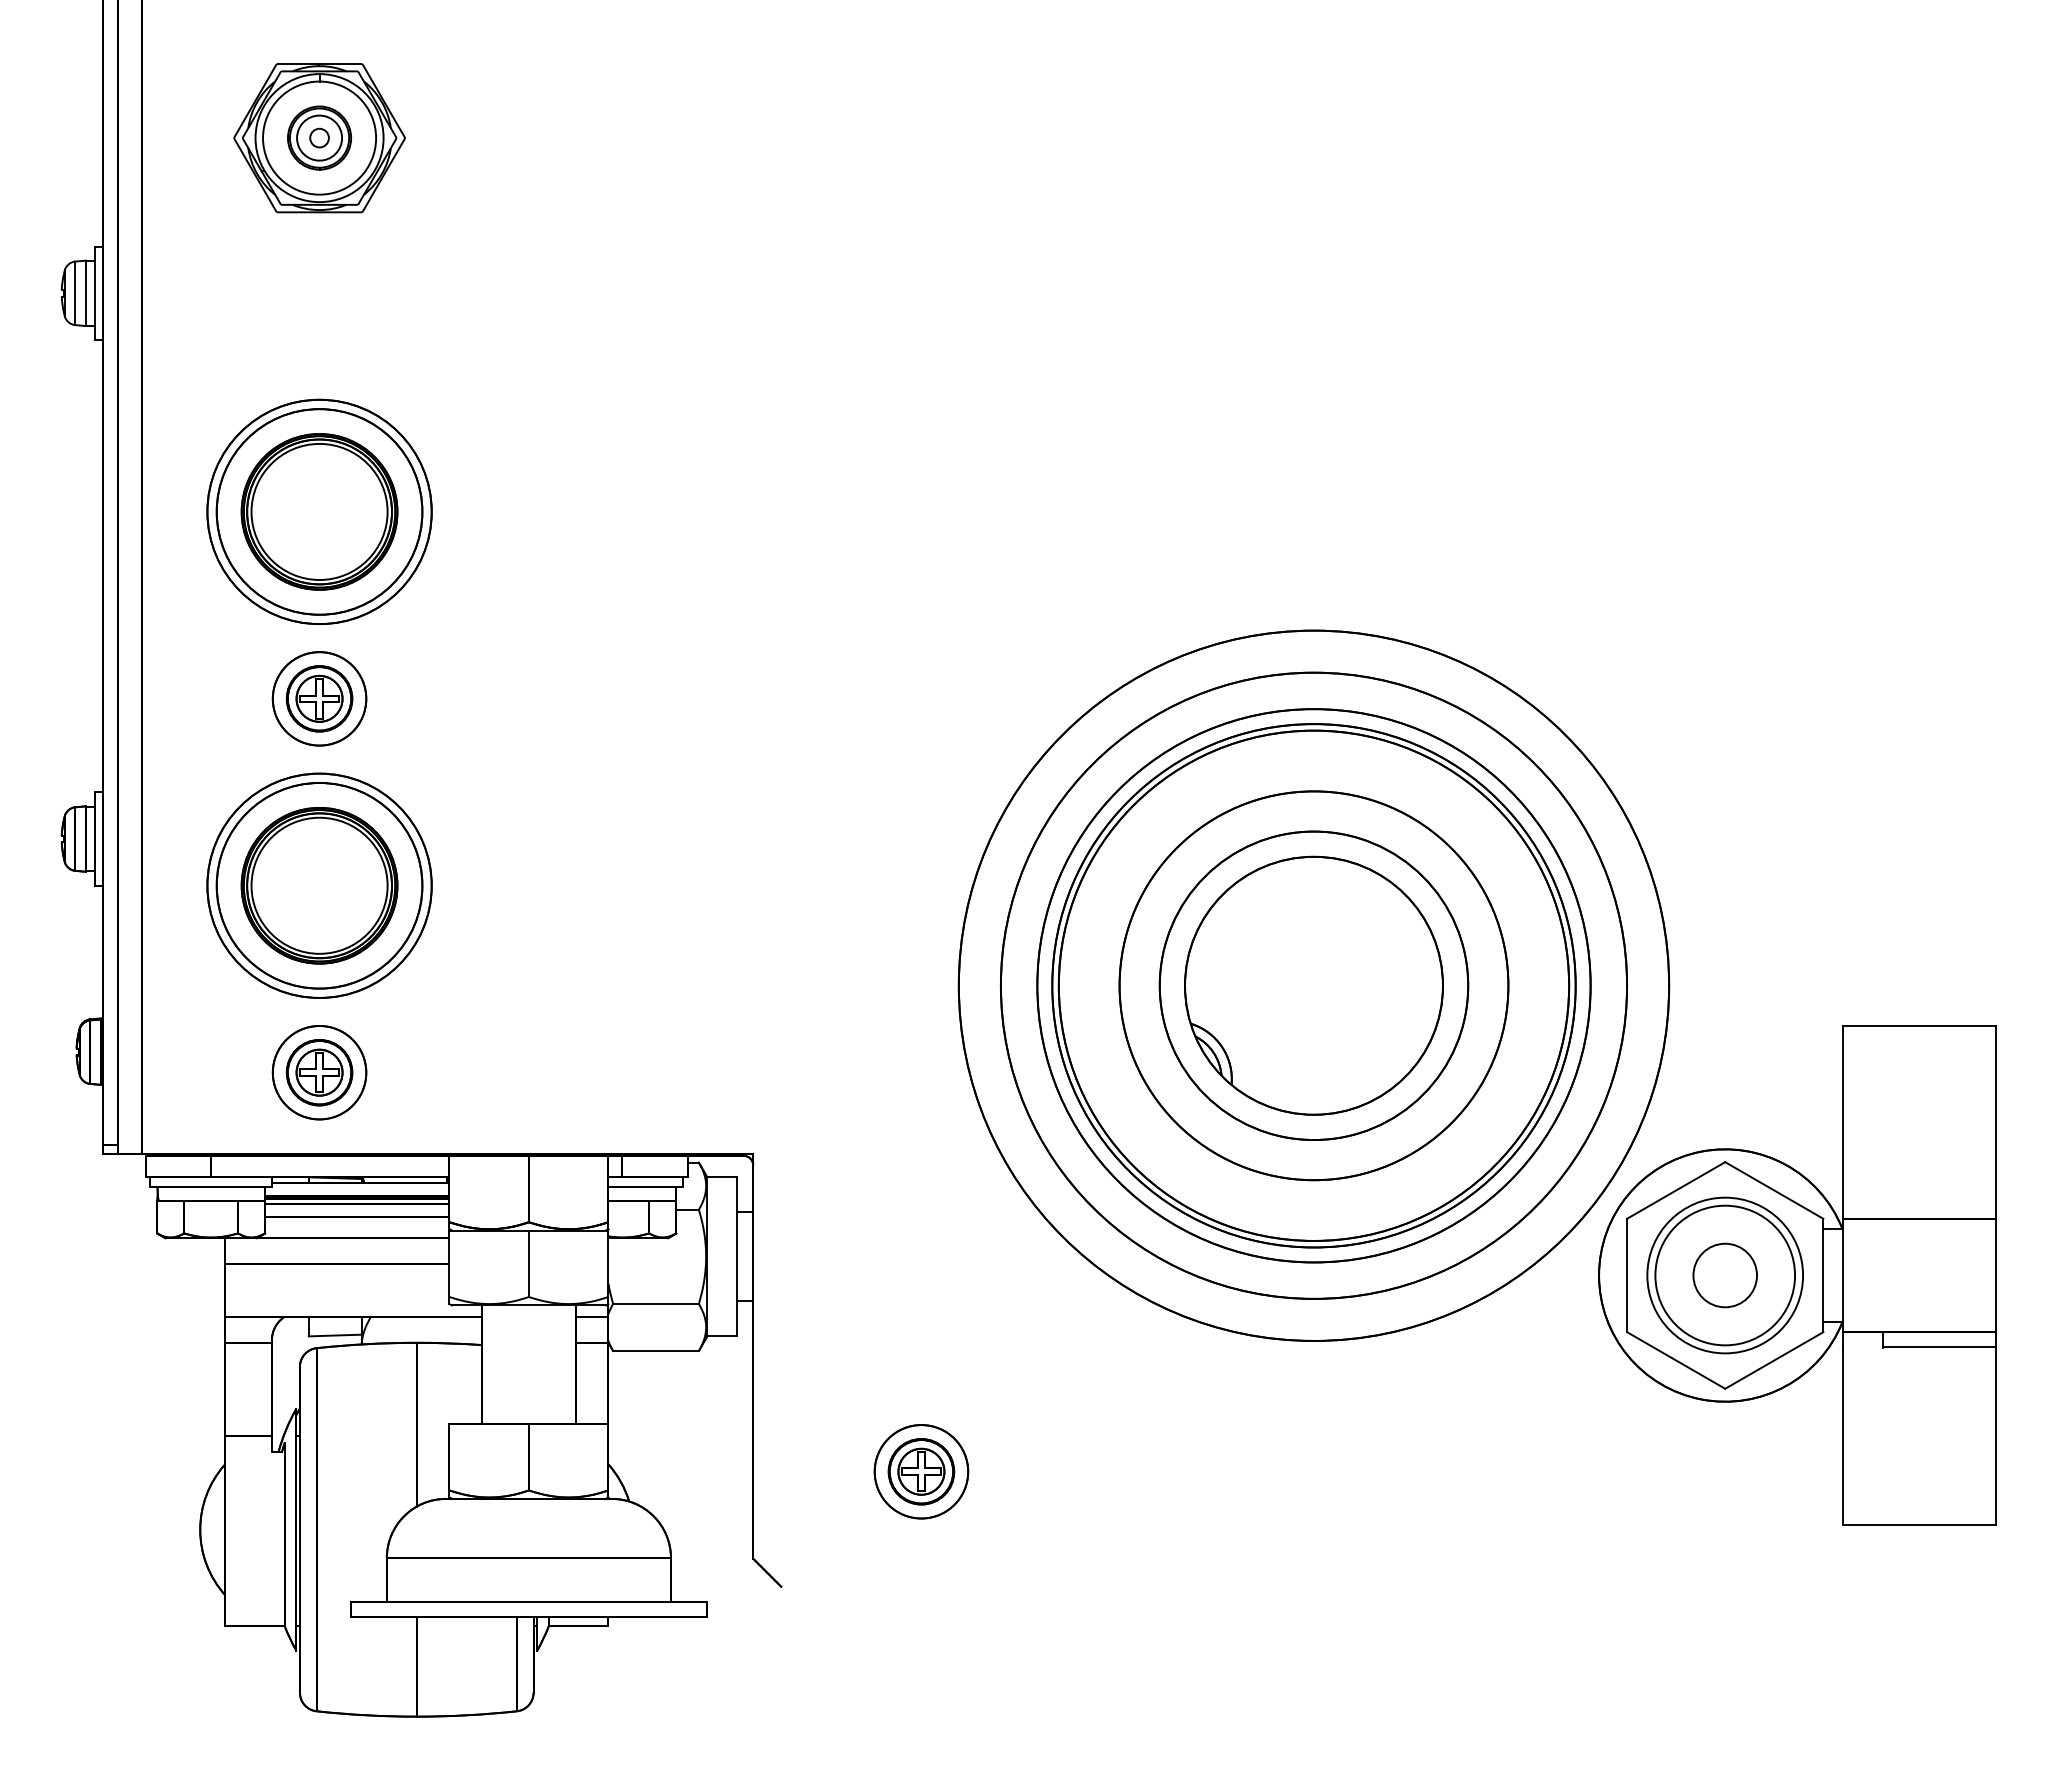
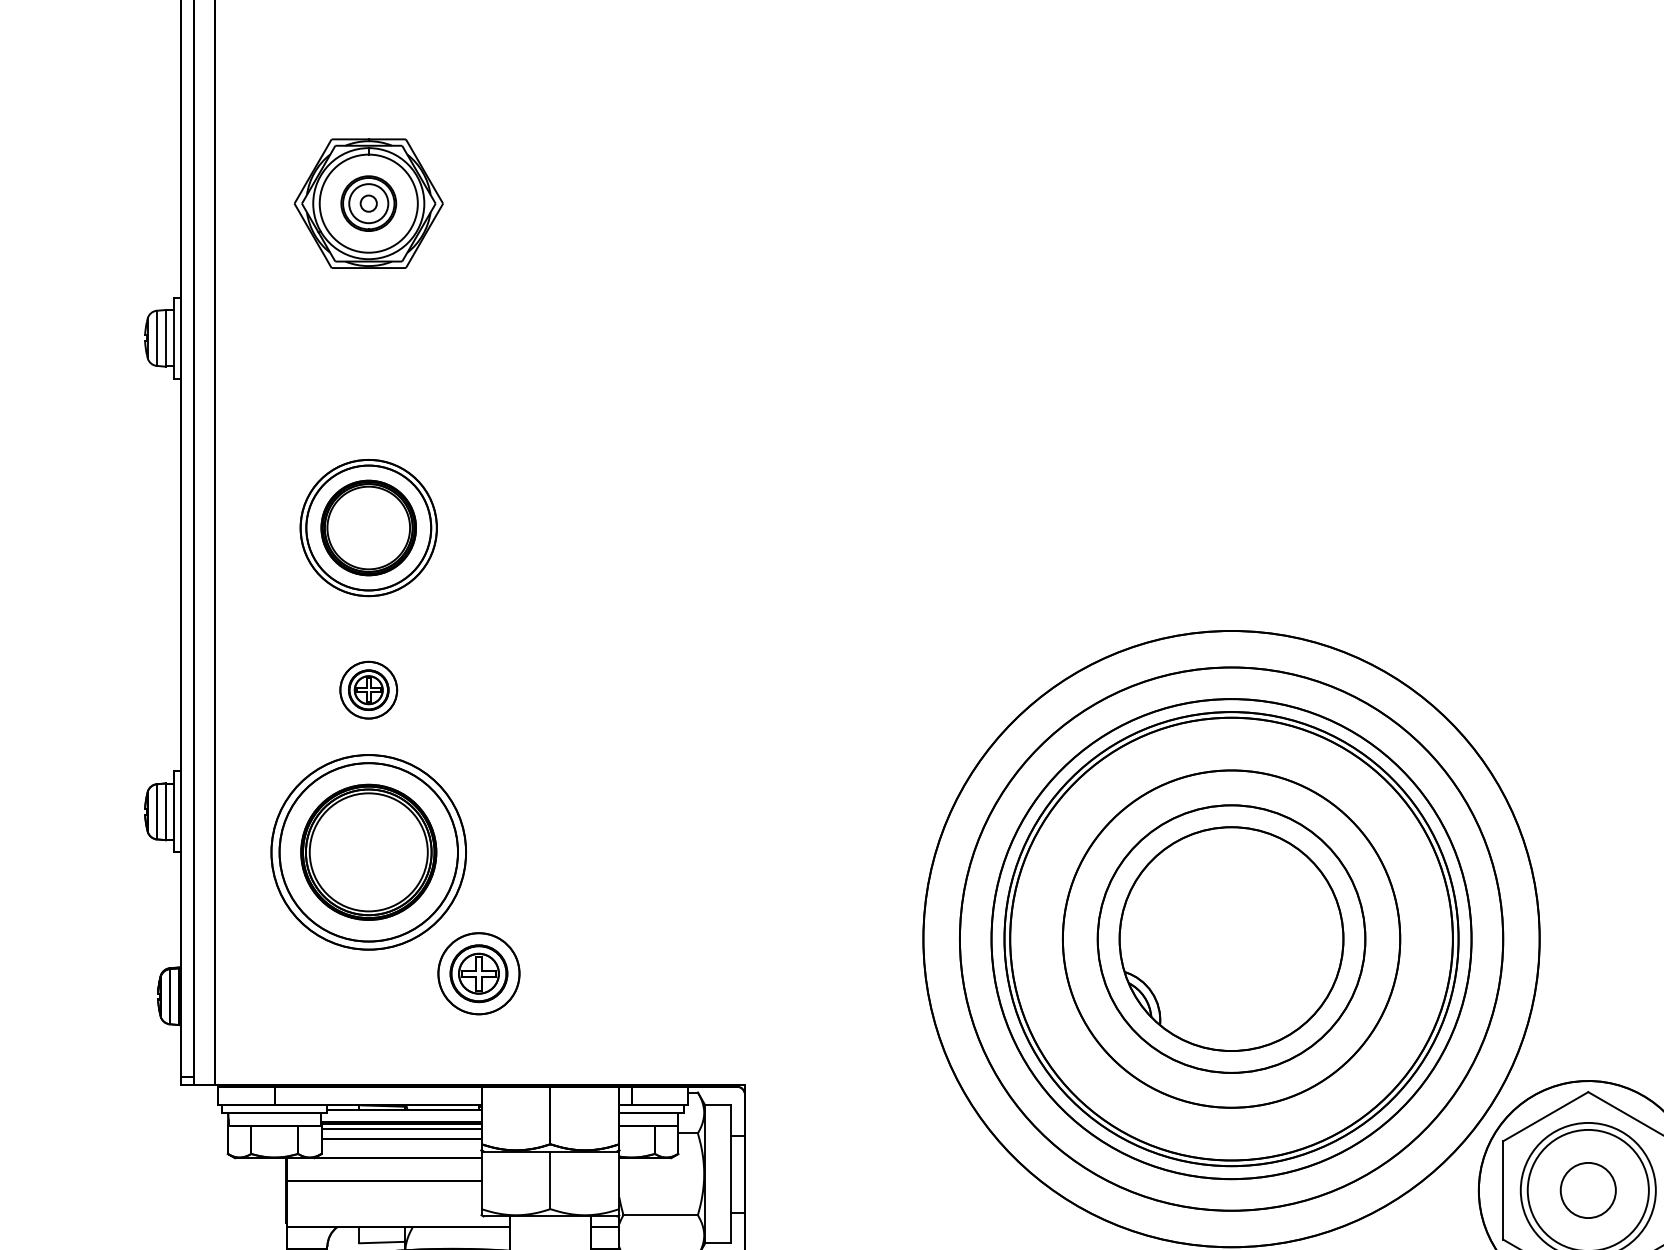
part: (319, 511) -> (368, 527), size x0.7
part: (319, 698) -> (368, 689), size x0.7
part: (319, 1072) -> (478, 973), moved

